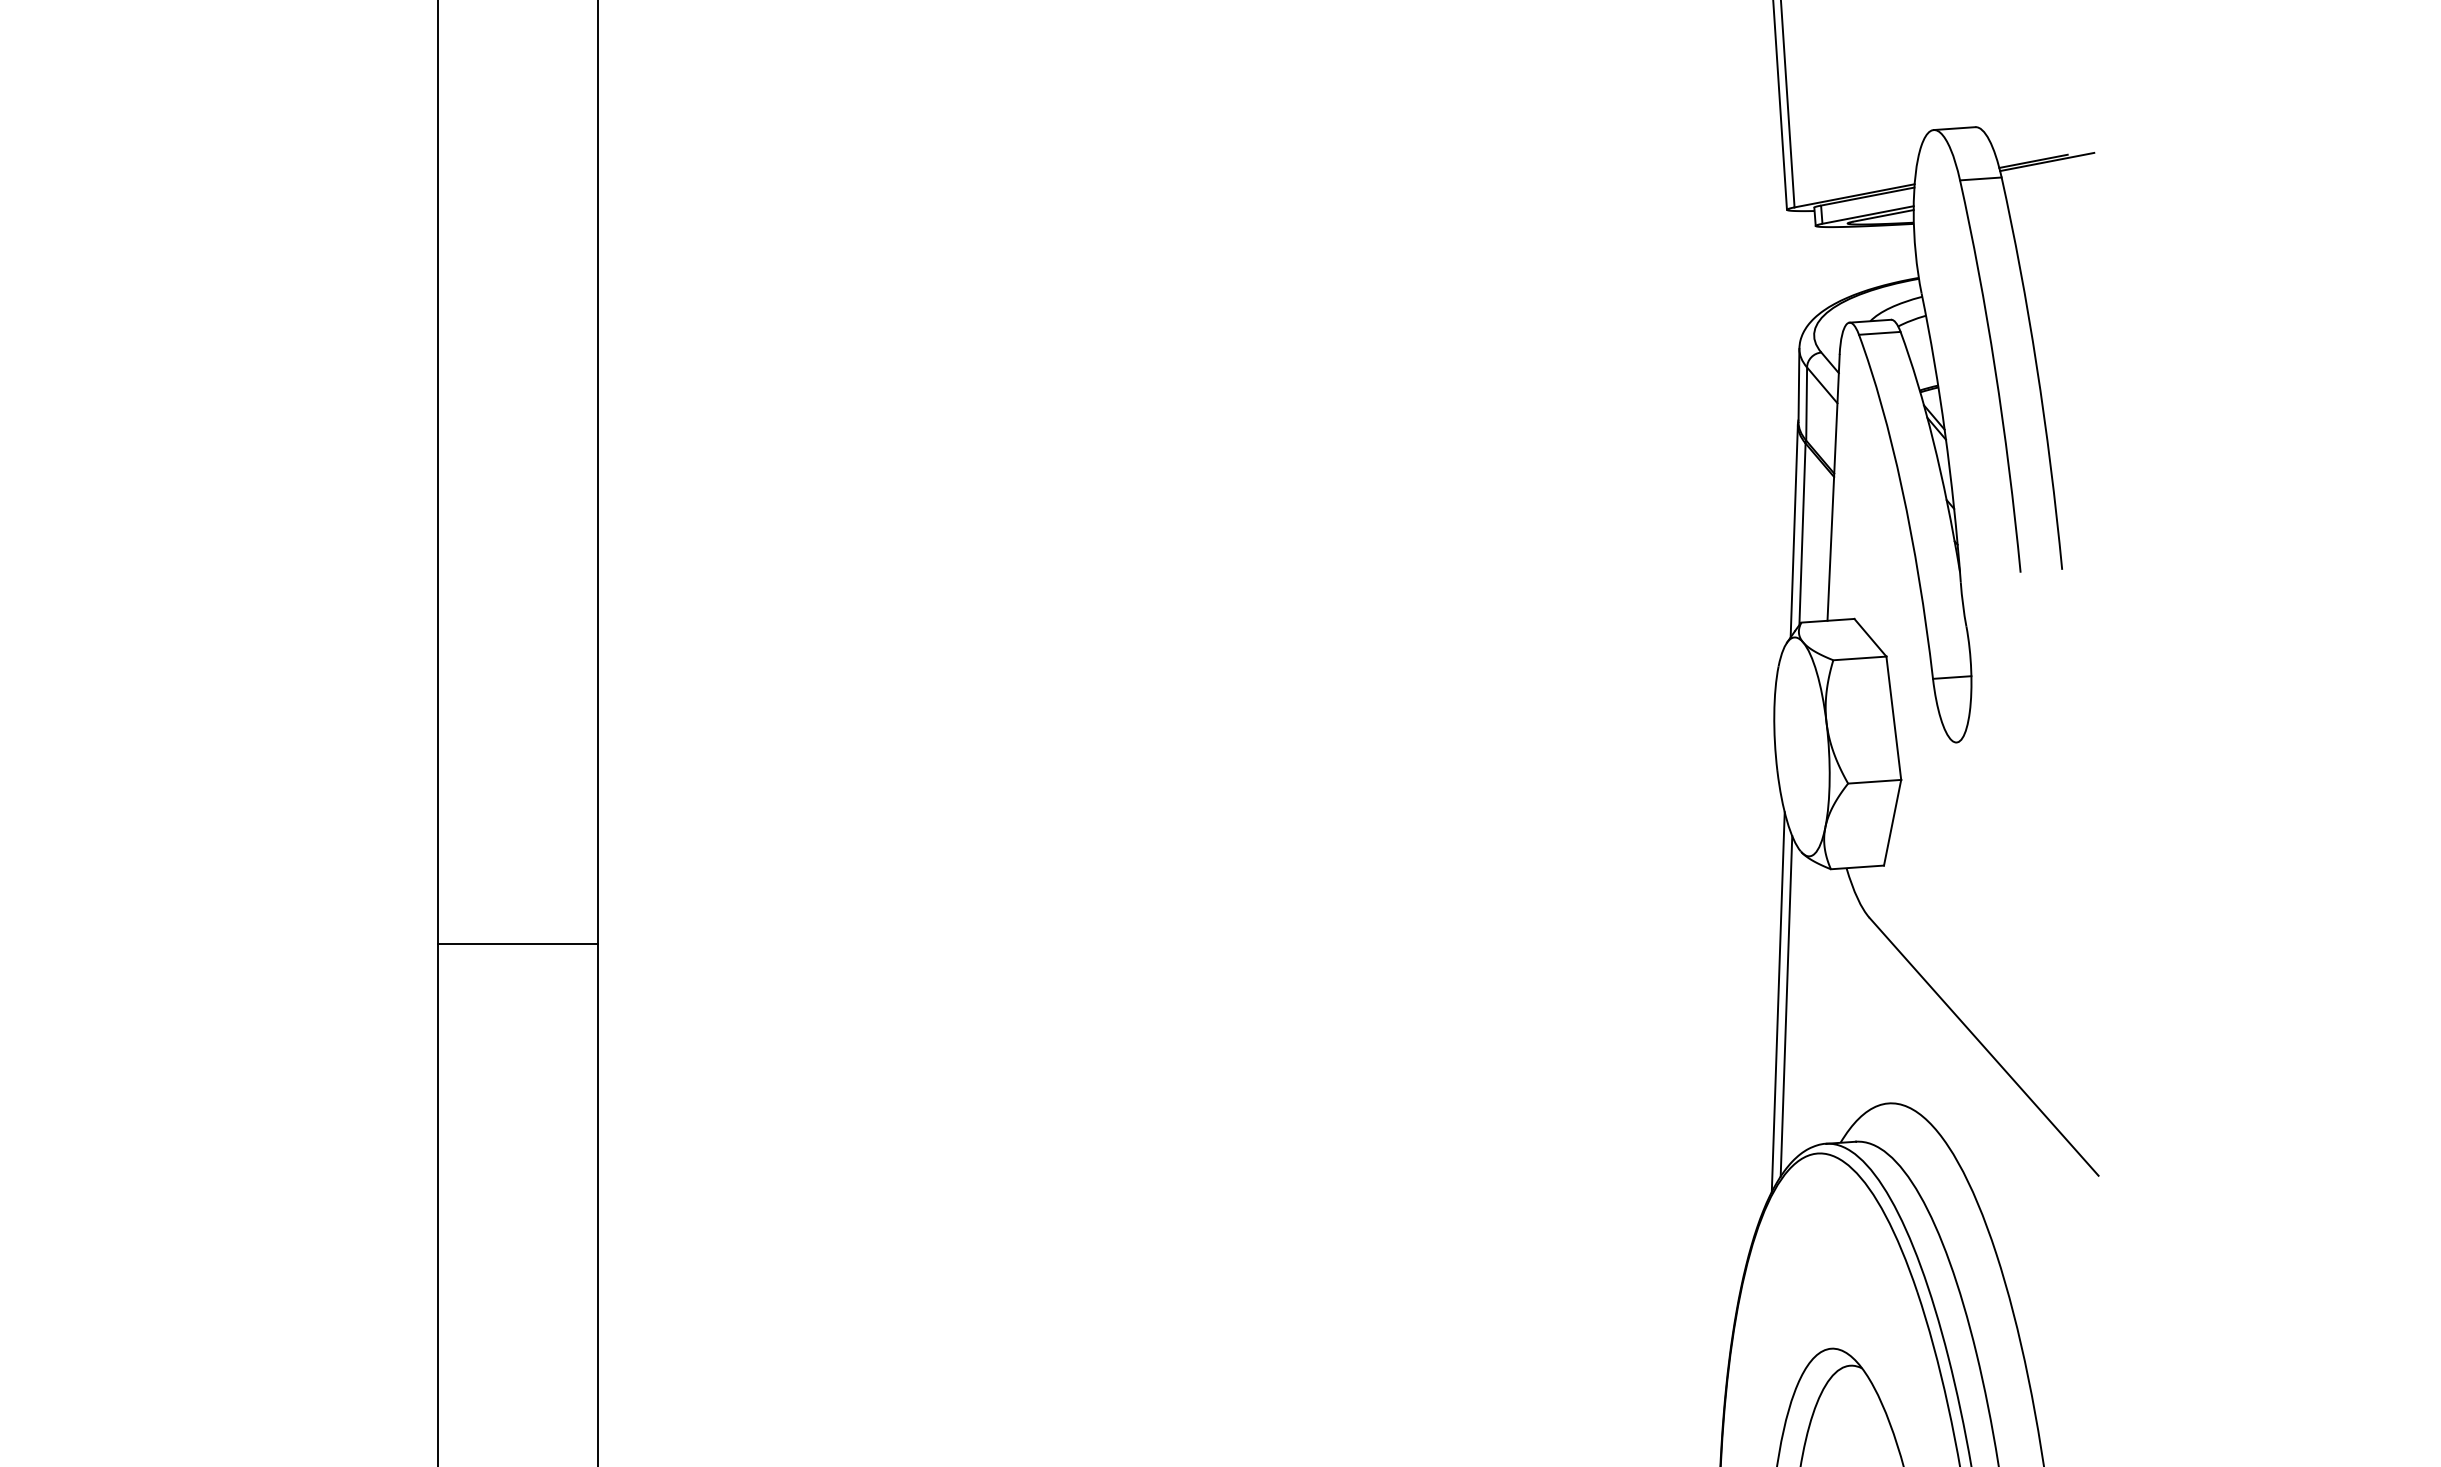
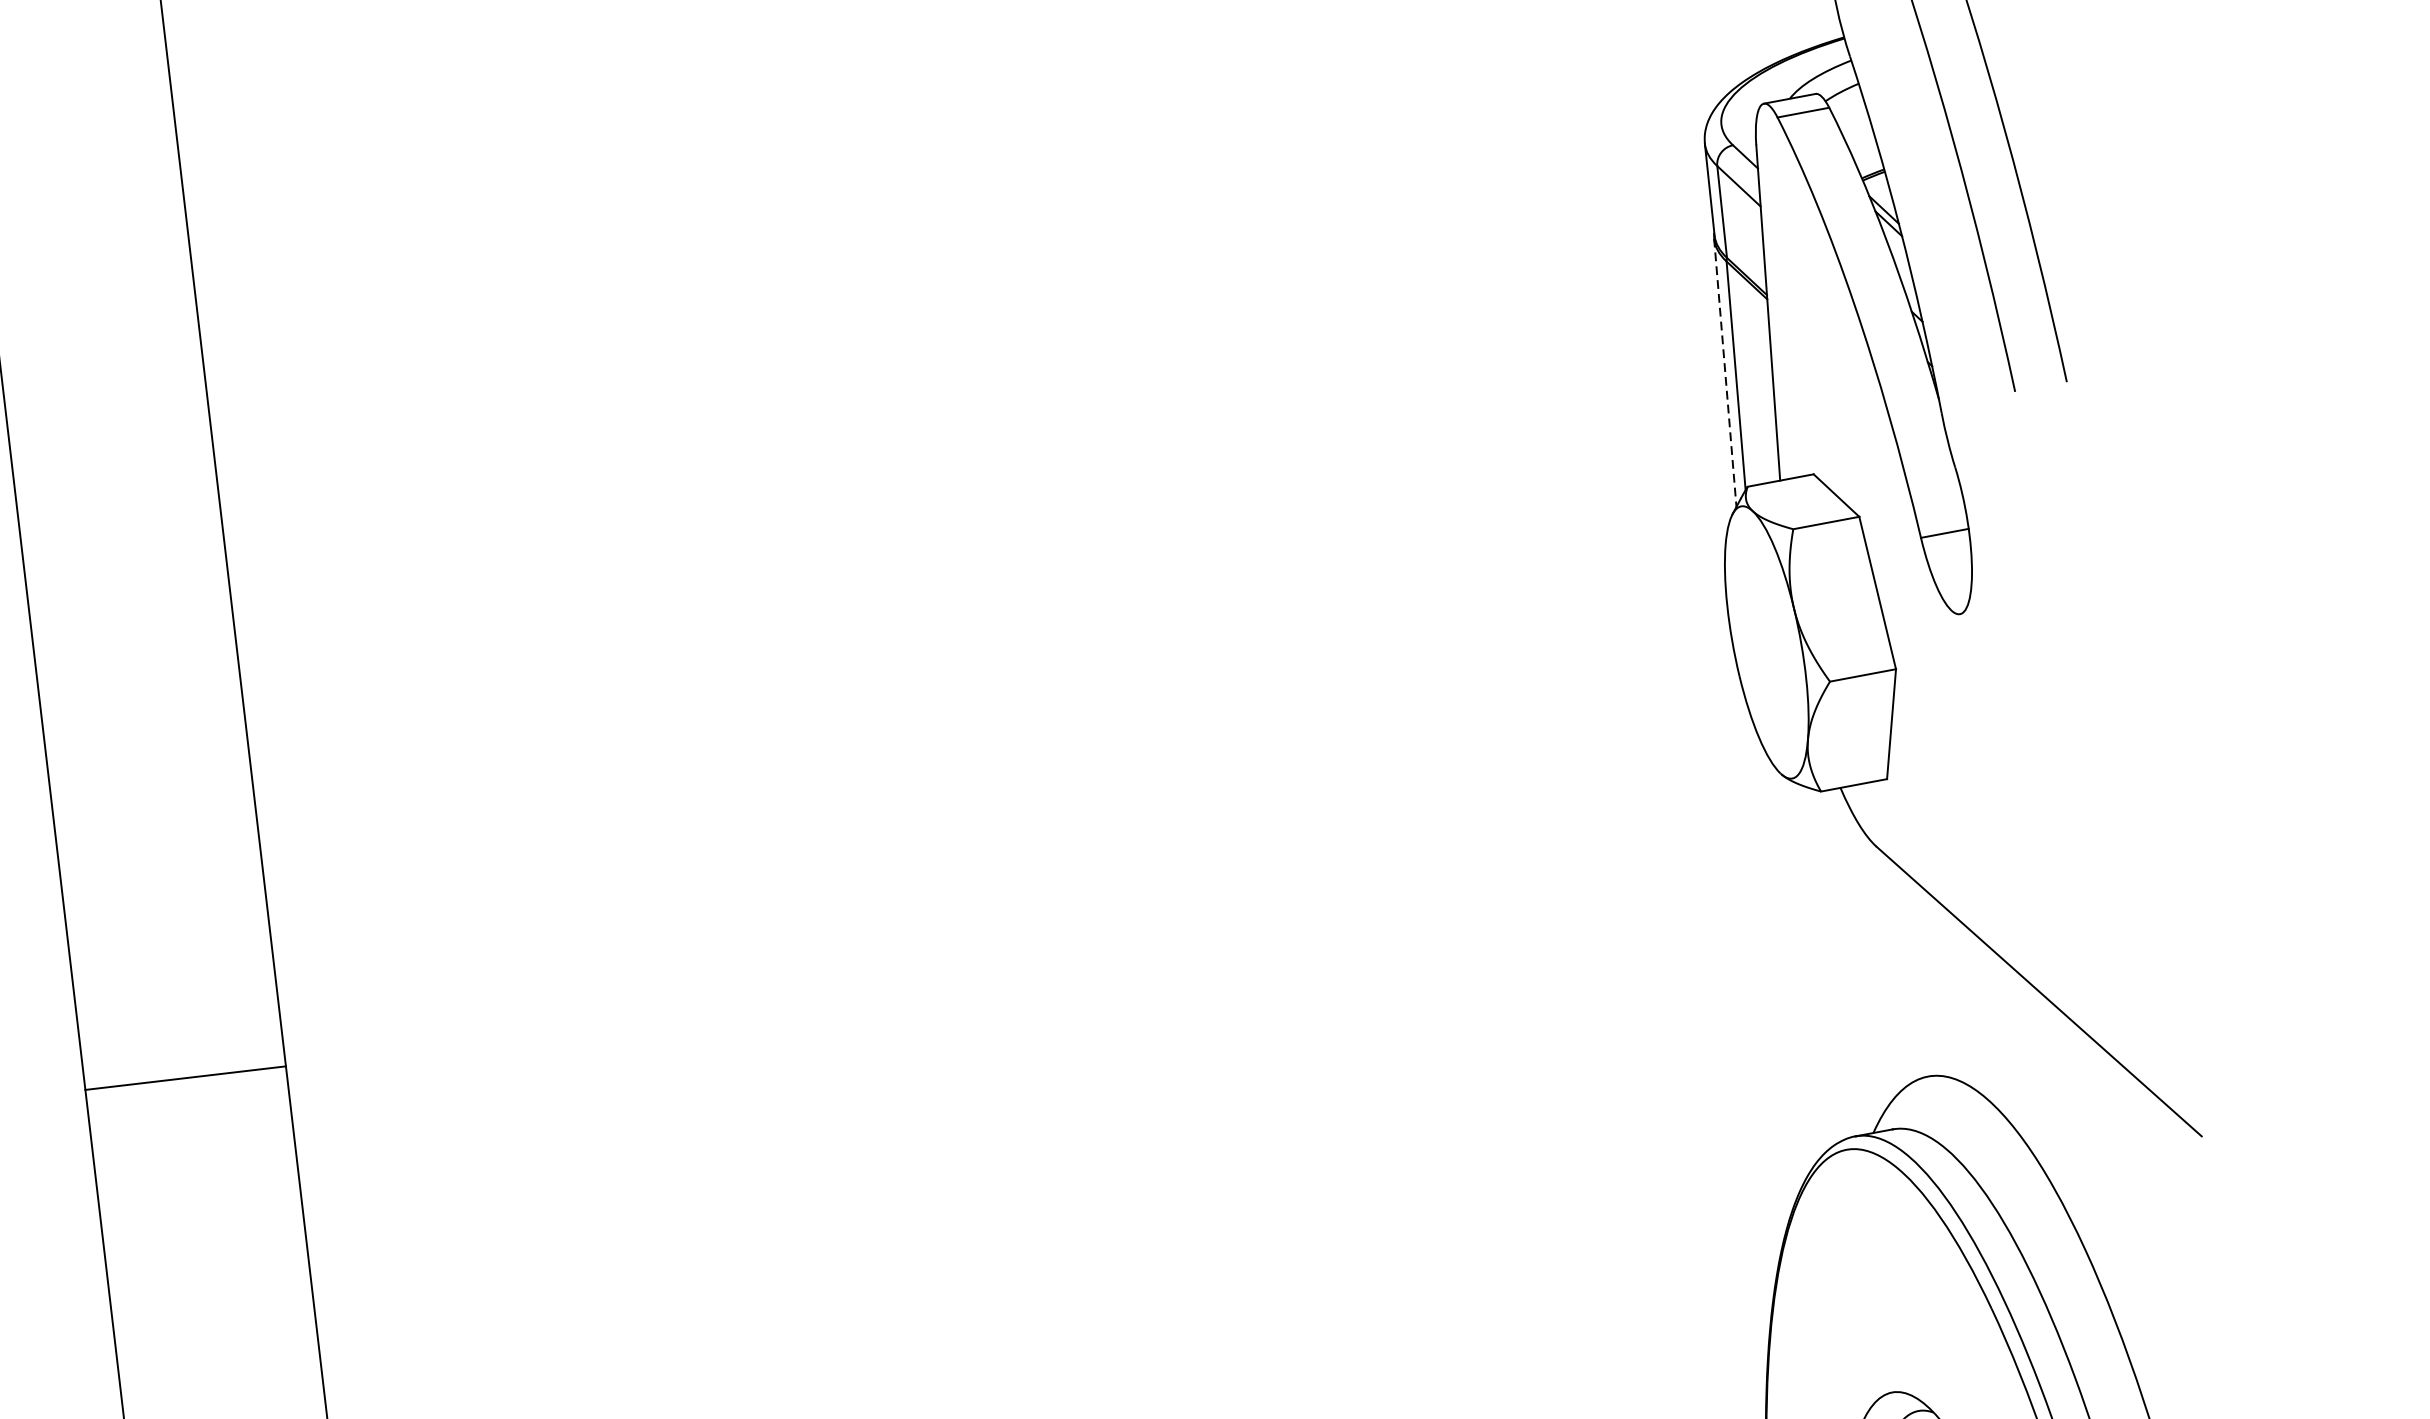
line: (1794, 530) -> (1725, 372), solid -> dashed
line: (1777, 1002) -> (1773, 966), removed
line: (1786, 1006) -> (1785, 970), removed

